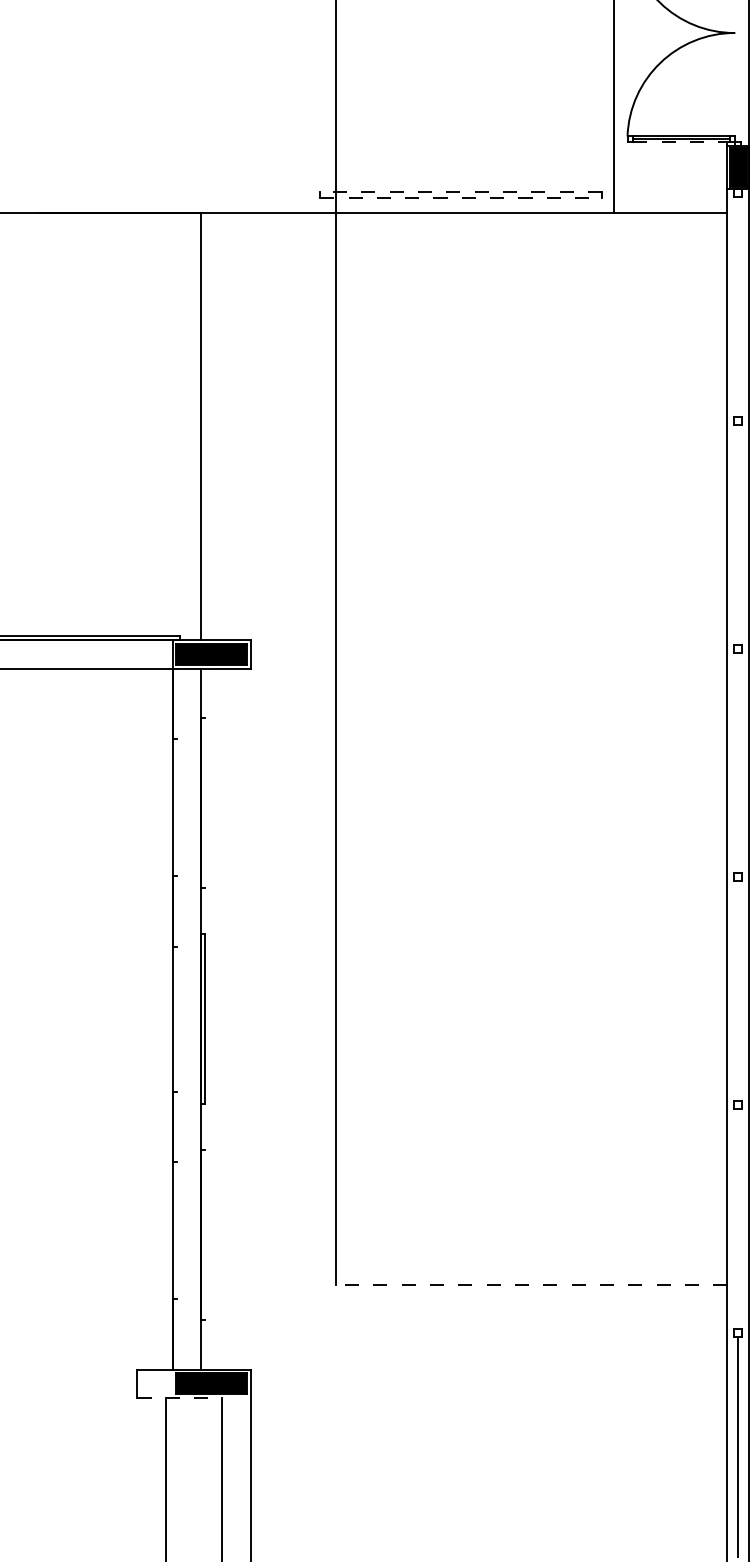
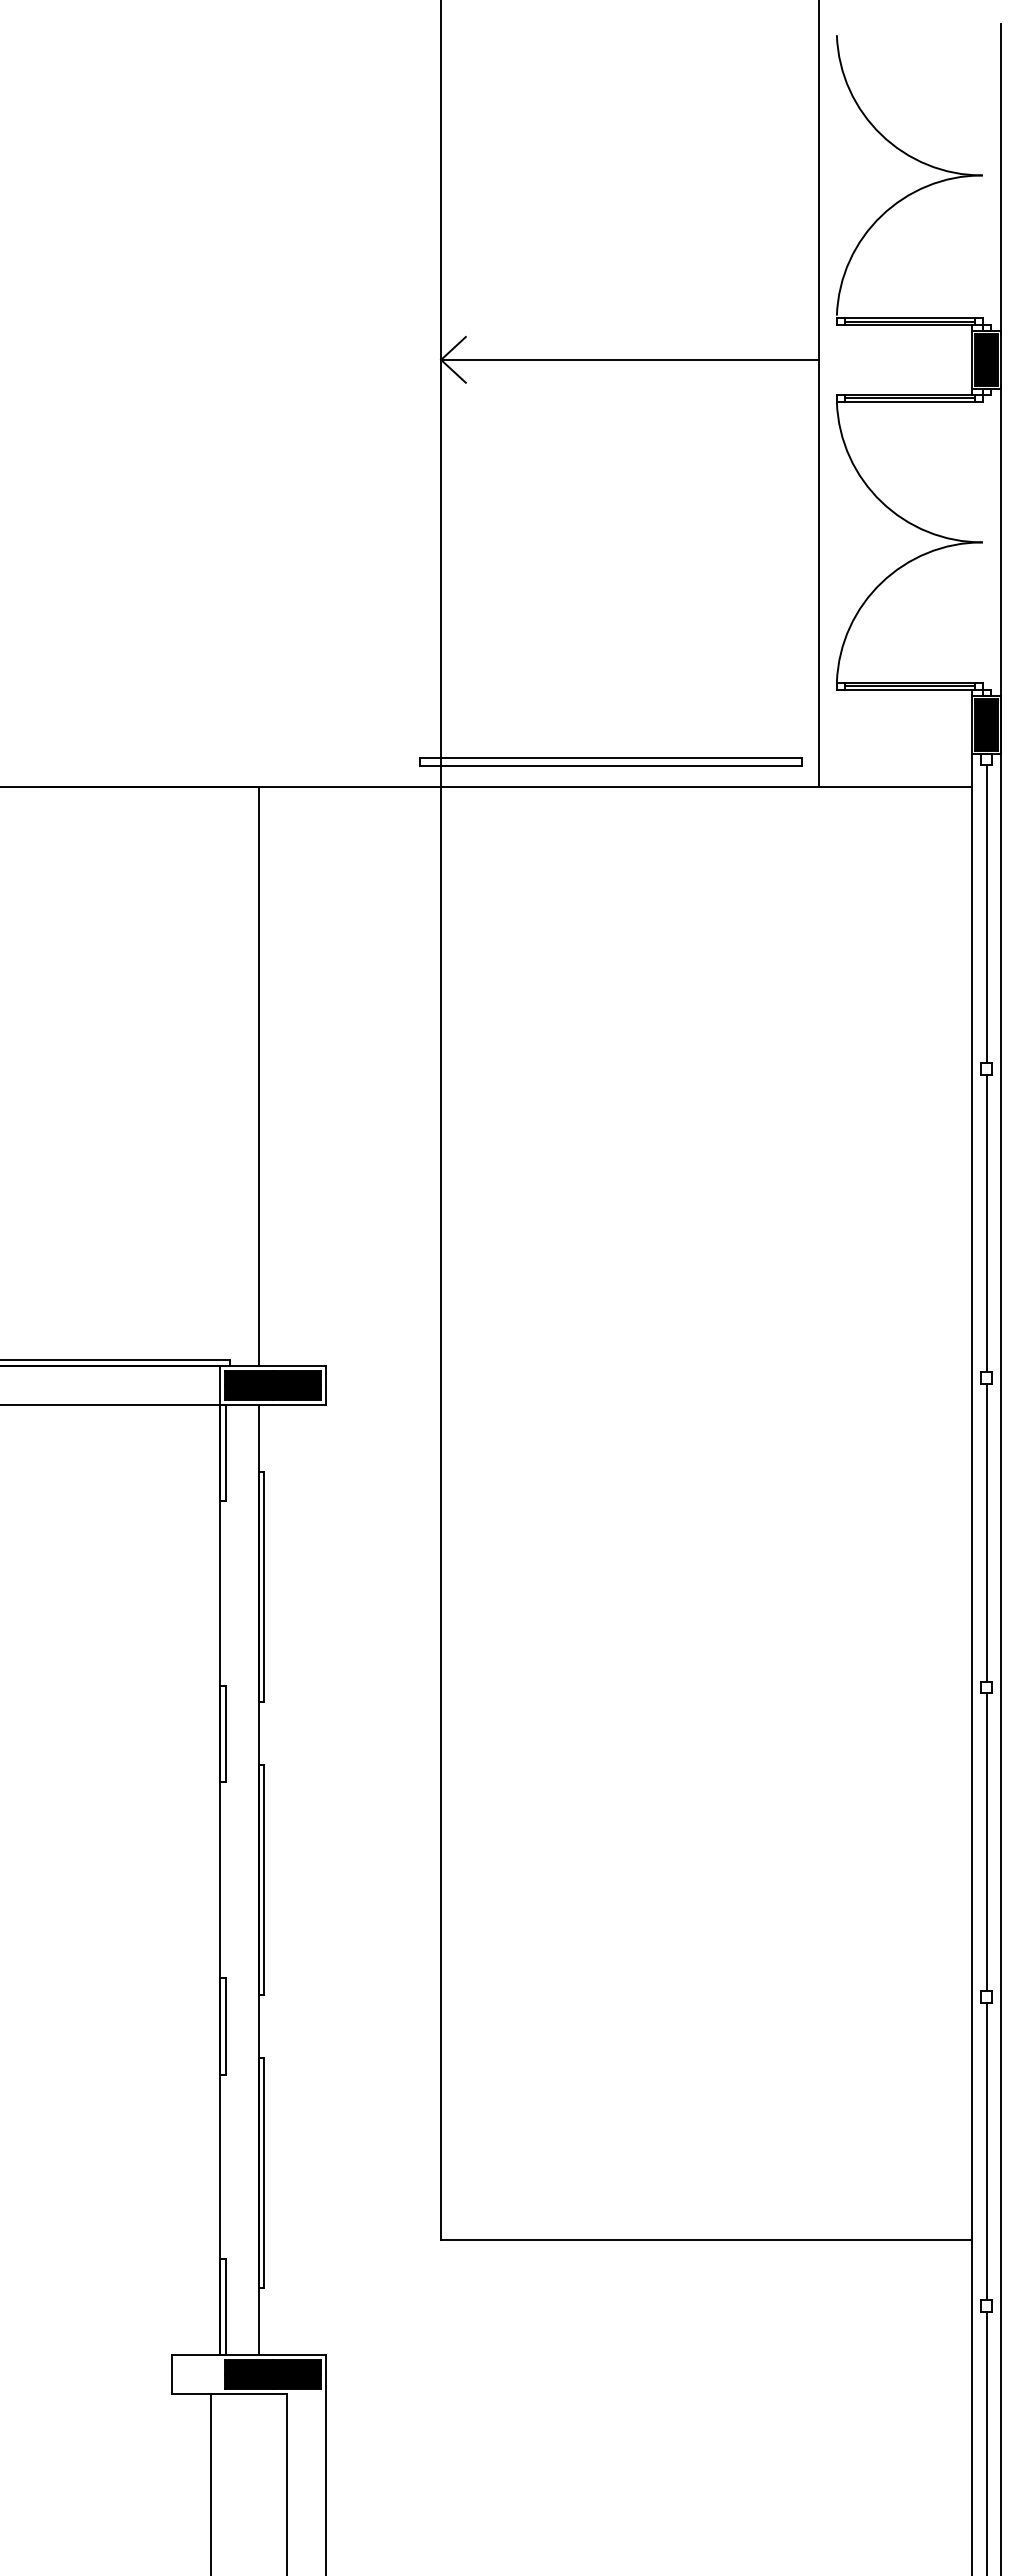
line: (681, 142) -> (910, 690), dashed -> solid
line: (460, 192) -> (610, 758), dashed -> solid
line: (461, 197) -> (611, 765), dashed -> solid
line: (737, 307) -> (986, 914), added
line: (737, 535) -> (986, 1223), added
line: (176, 703) -> (225, 1452), added
line: (737, 762) -> (986, 1532), added
line: (205, 802) -> (264, 1586), added
line: (176, 911) -> (225, 1733), added
line: (737, 991) -> (986, 1842), added
line: (176, 1127) -> (225, 2026), added
line: (737, 1219) -> (986, 2151), added
line: (205, 1234) -> (264, 2172), added
line: (531, 1284) -> (706, 2240), dashed -> solid
line: (176, 1334) -> (225, 2307), added
line: (179, 1397) -> (229, 2393), dashed -> solid

